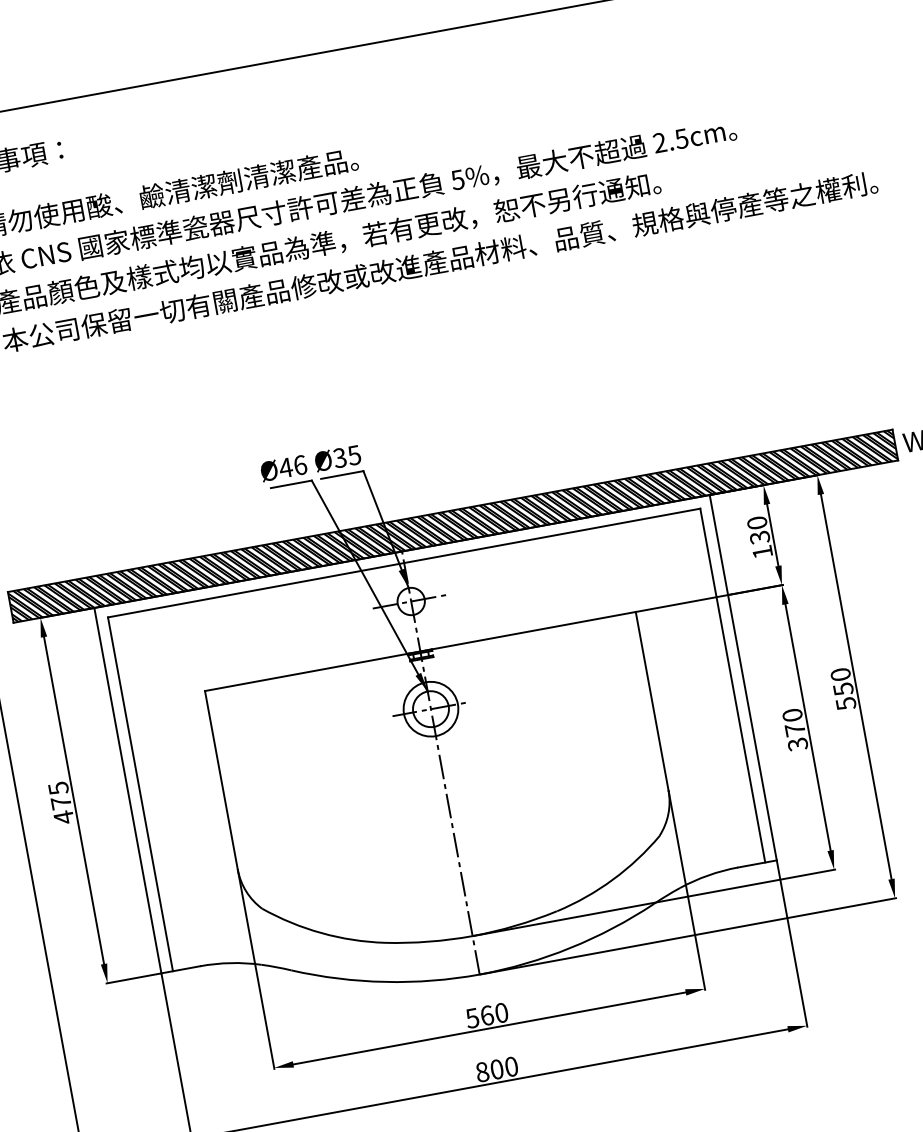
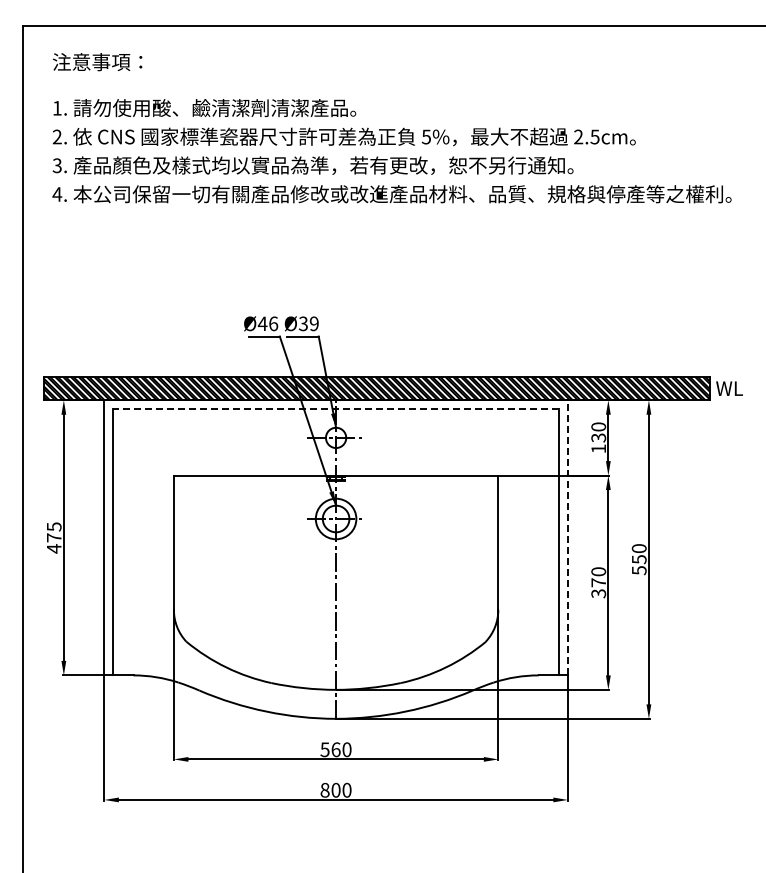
text: (353, 455) -> (313, 323), 35 -> 39
line: (403, 562) -> (335, 408), solid -> dashed
line: (742, 677) -> (567, 537), solid -> dashed

